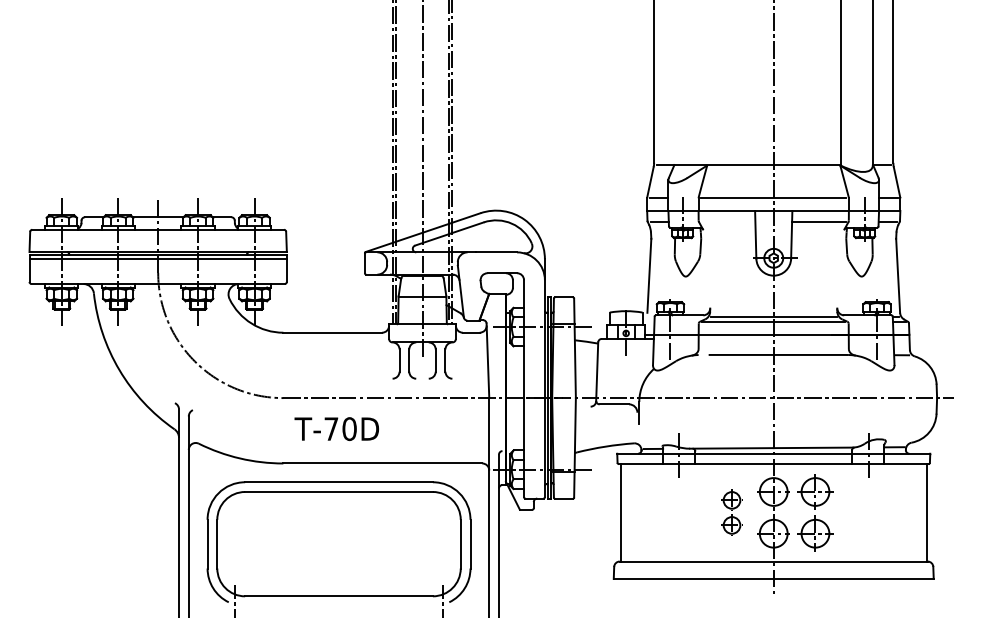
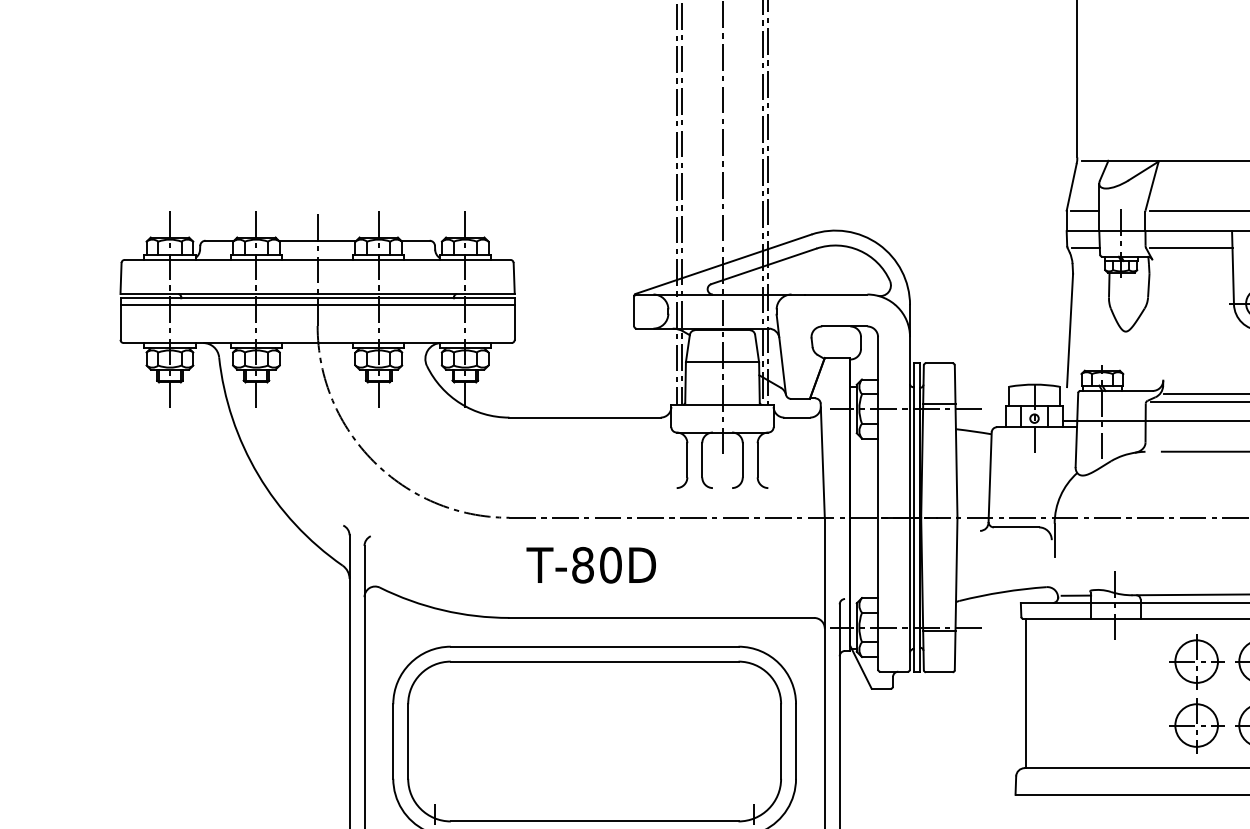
line: (728, 222) -> (1191, 248), added
text: (331, 429) -> (583, 565), T-70D -> T-80D
part: (731, 512) -> (1195, 693), size x1.67

